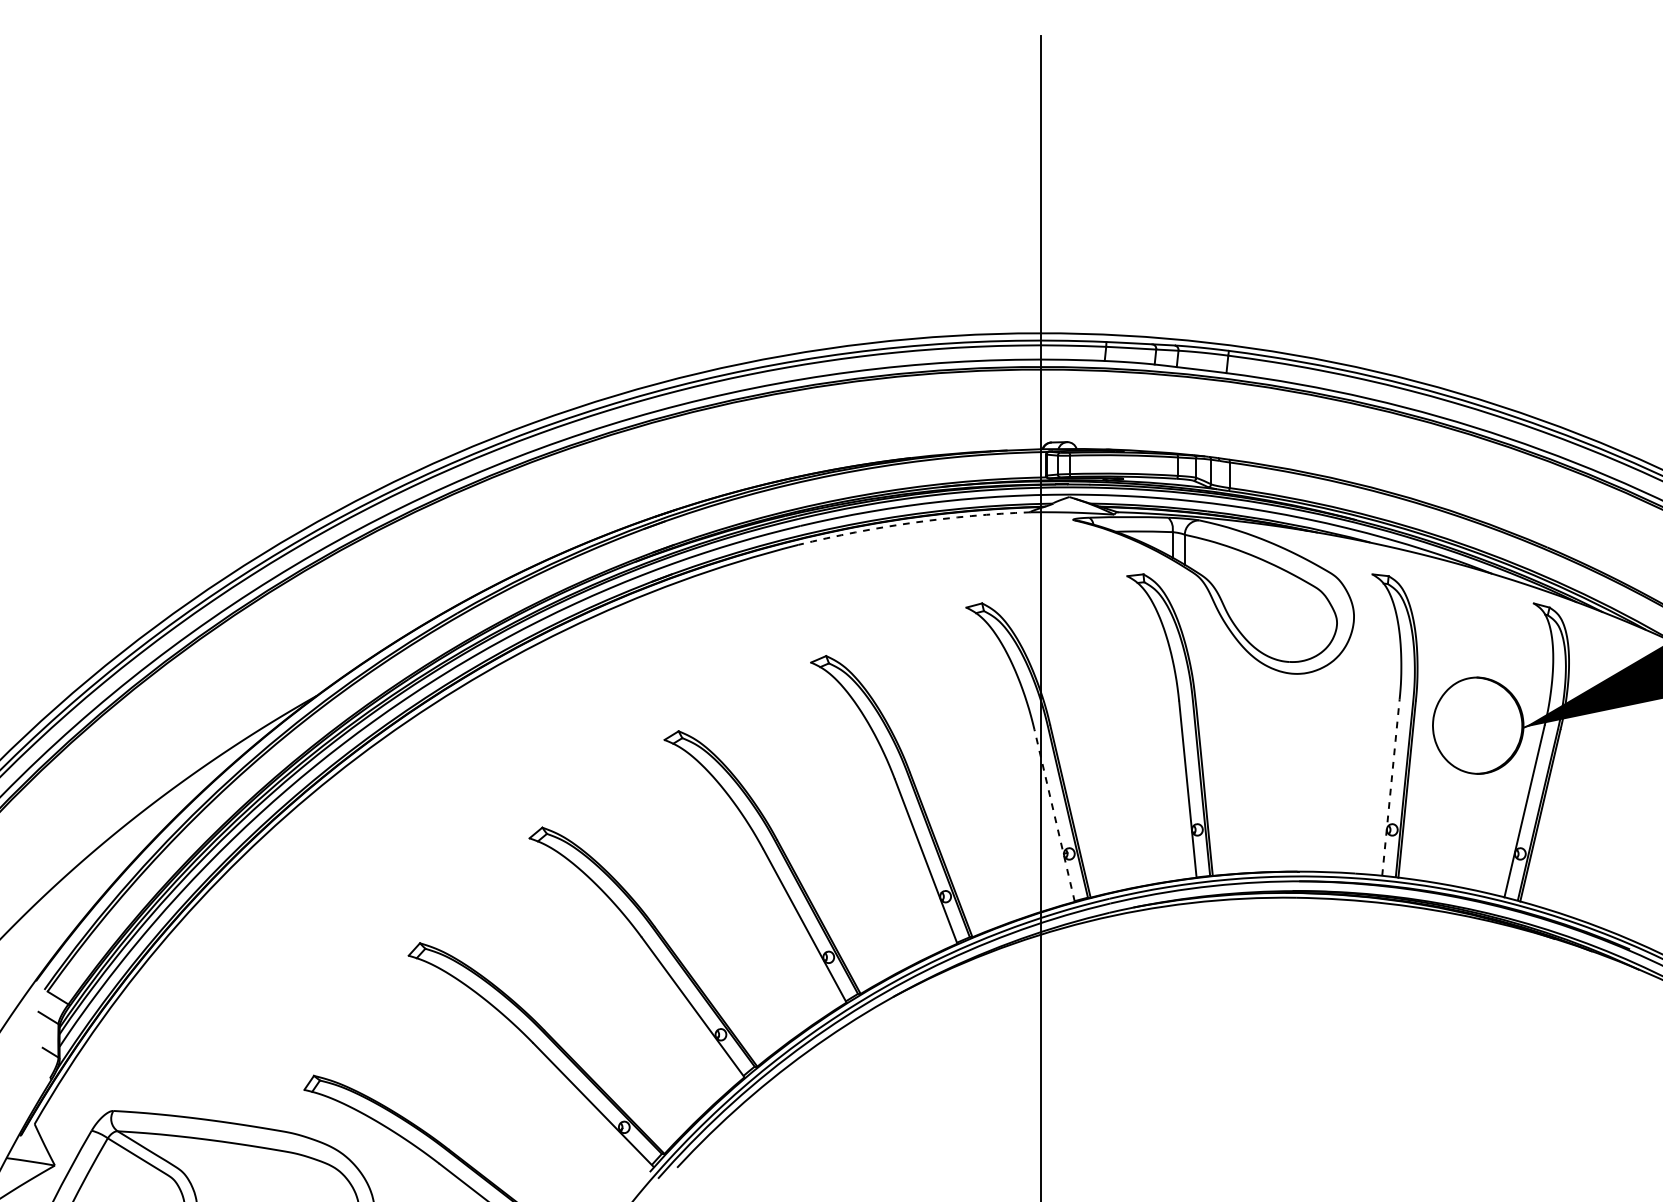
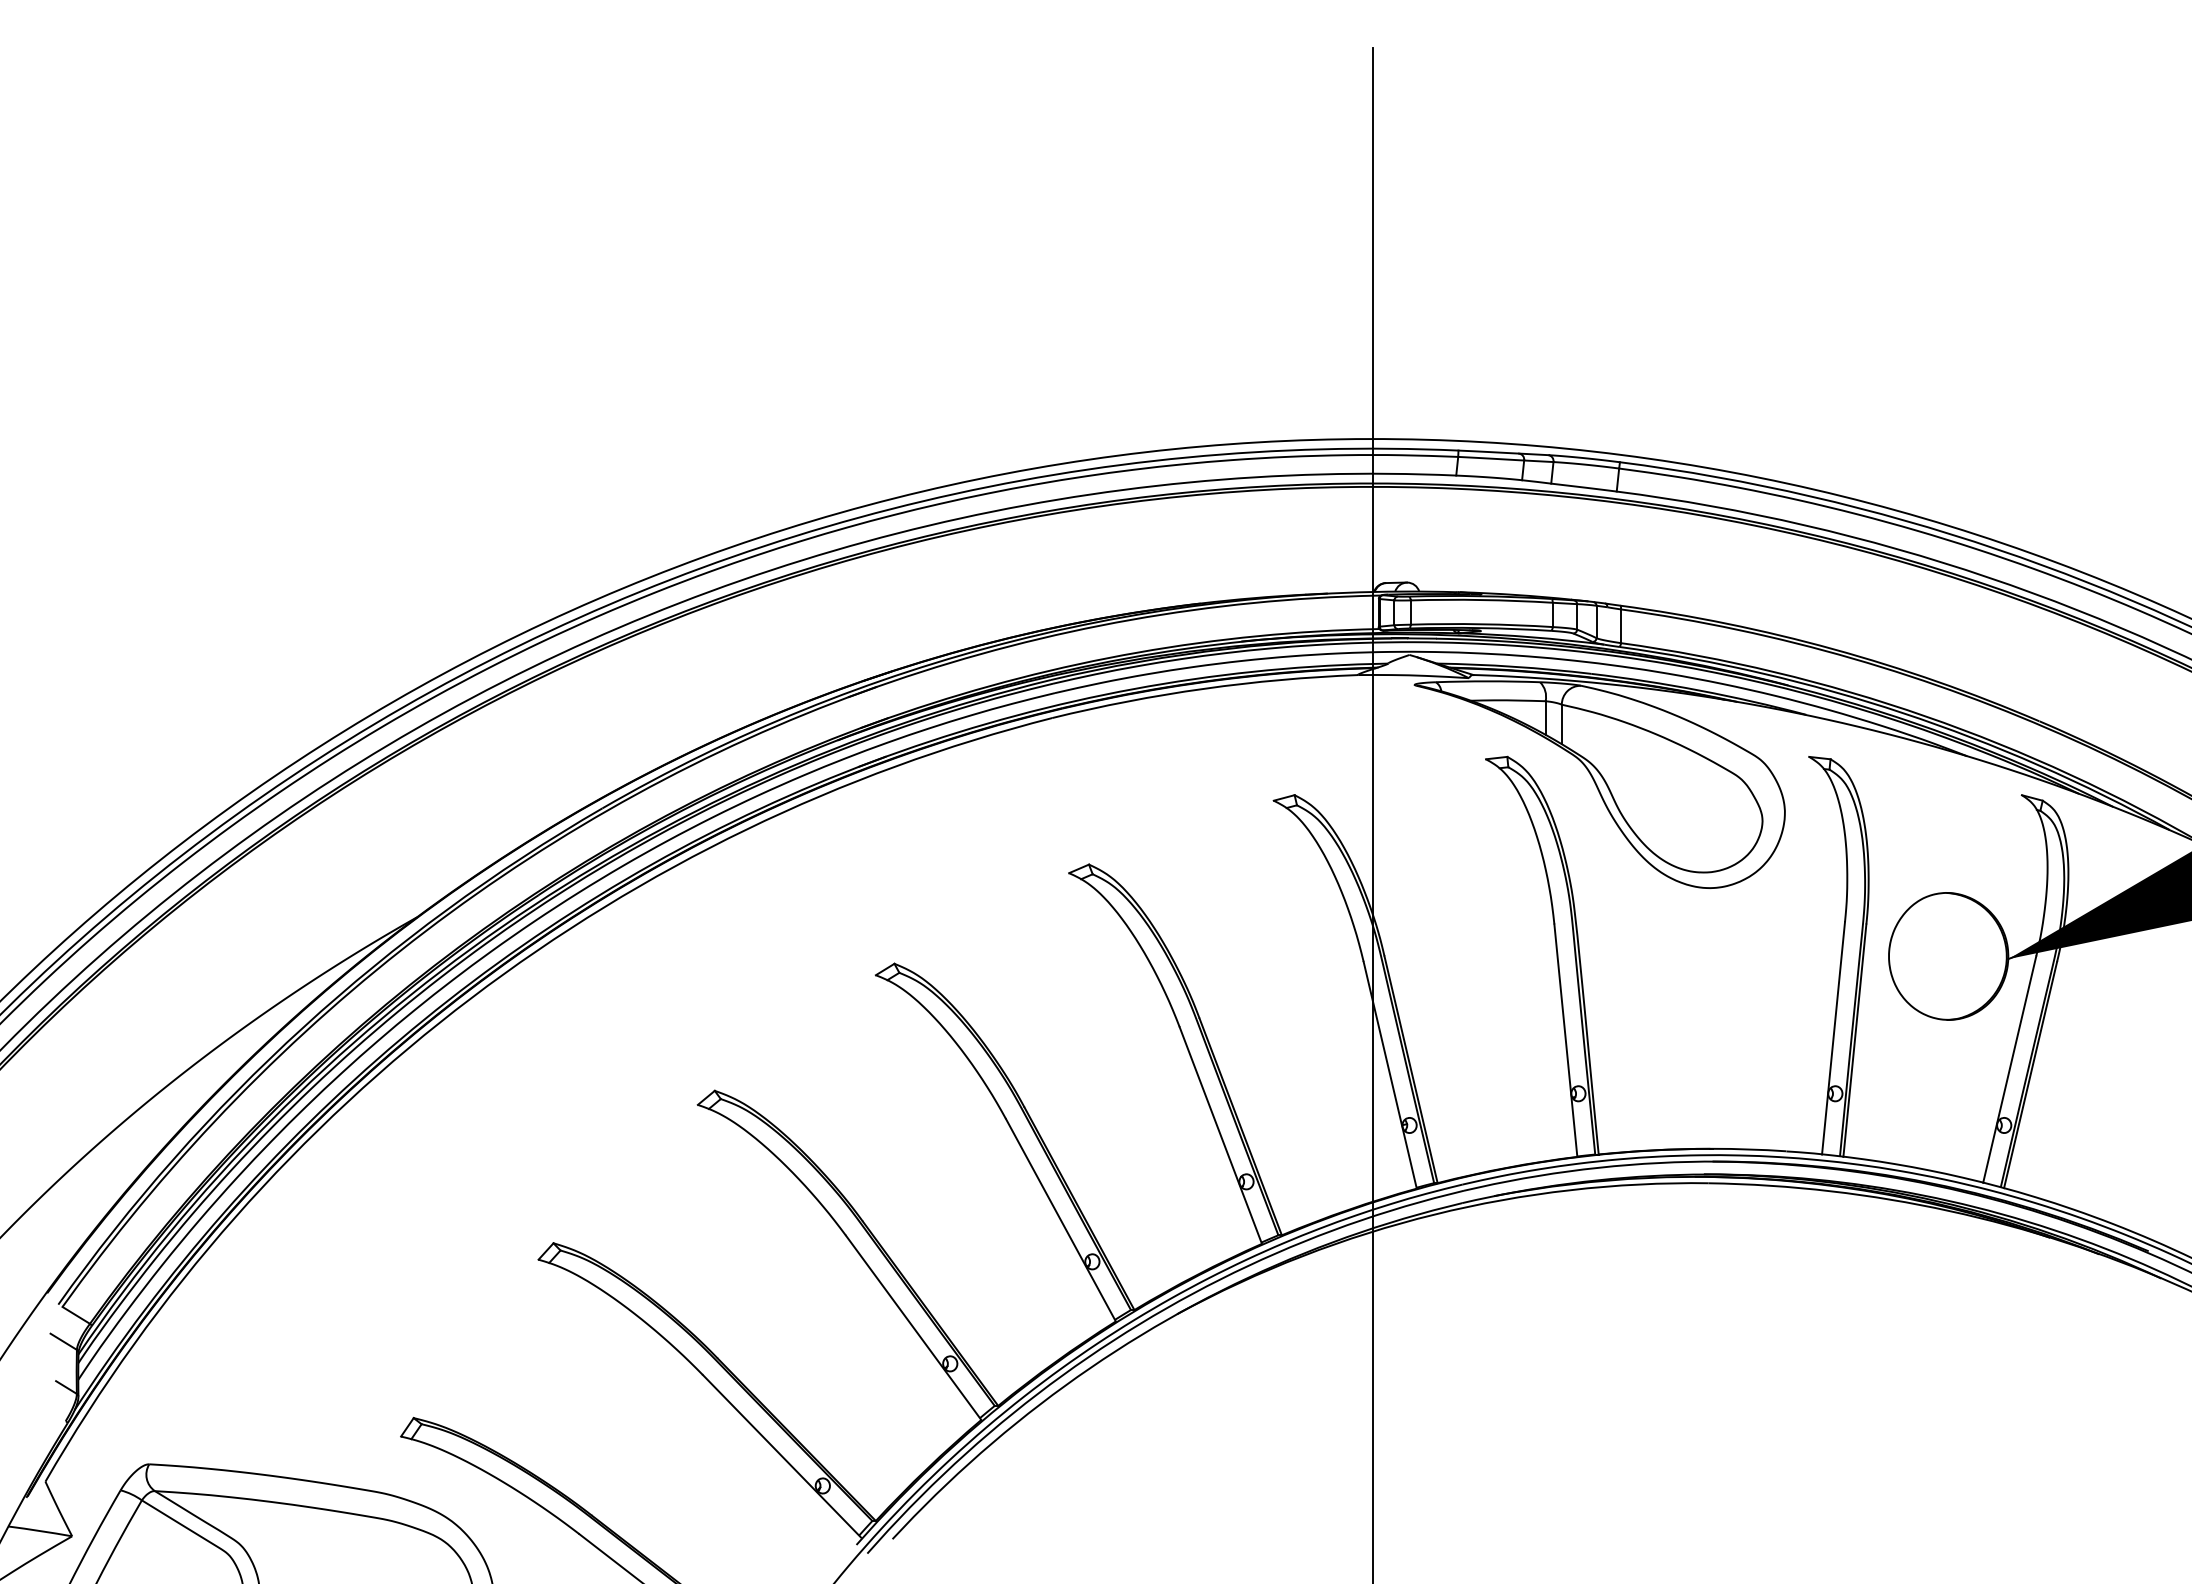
arc: (913, 522) -> (1204, 688), dashed -> solid
line: (1390, 787) -> (1833, 1038), dashed -> solid
line: (1054, 815) -> (1390, 1074), dashed -> solid

